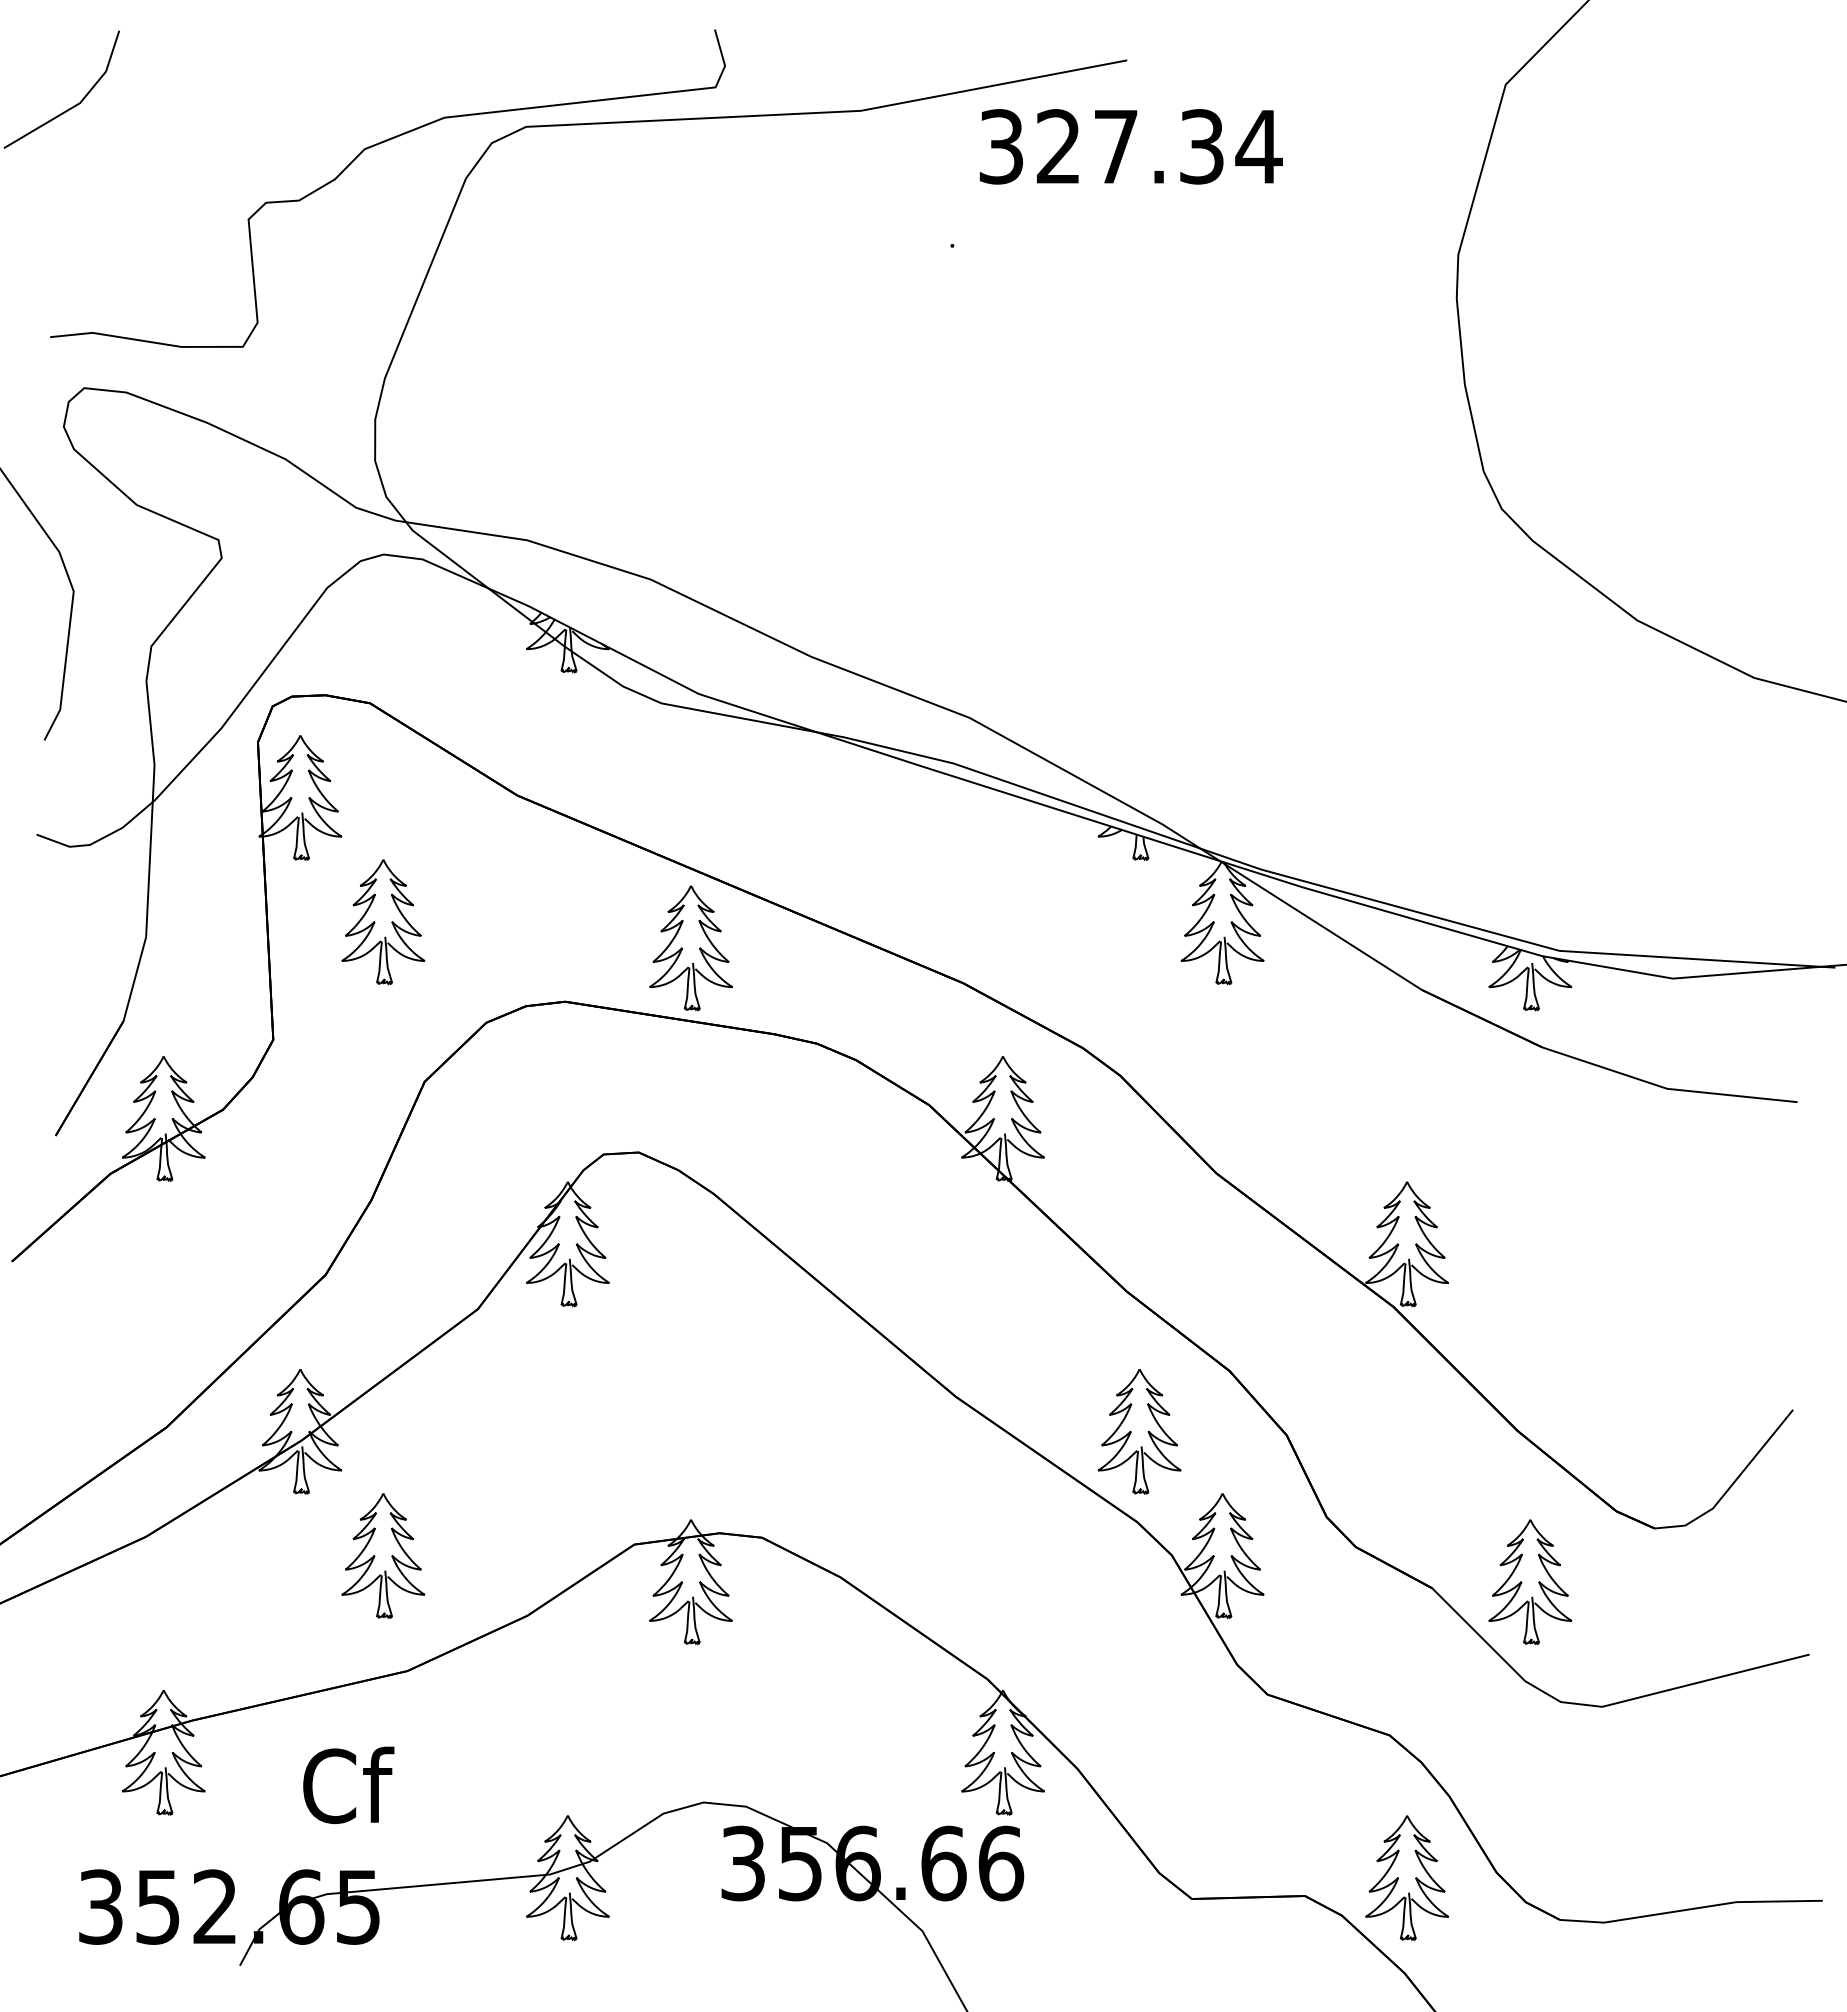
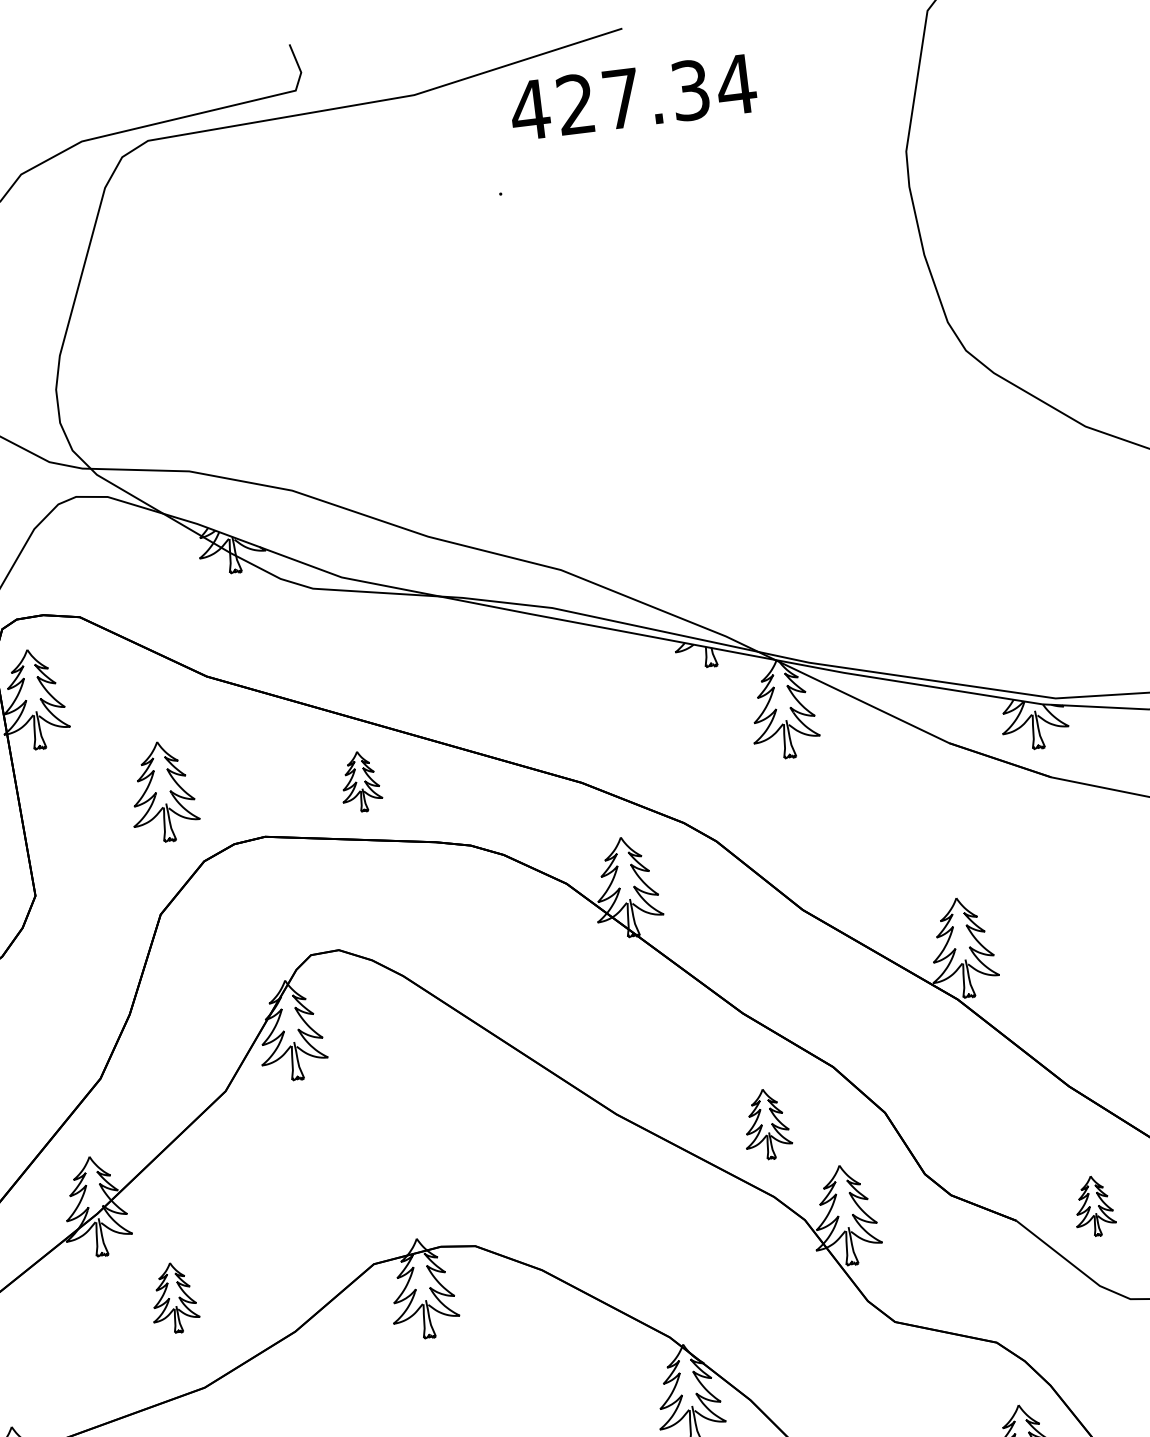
text: (1001, 146) -> (530, 109), 327.34 -> 427.34
part: (383, 922) -> (163, 792), moved
part: (690, 948) -> (360, 781), size x0.6
part: (1139, 1431) -> (766, 1124), size x0.7
part: (383, 1555) -> (174, 1297), size x0.7
part: (1530, 1581) -> (1094, 1205), size x0.6

